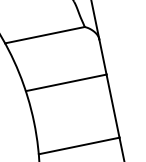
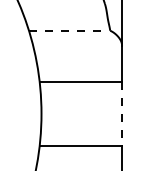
line: (44, 34) -> (69, 30), solid -> dashed
line: (113, 106) -> (122, 114), solid -> dashed

